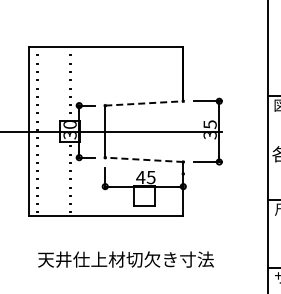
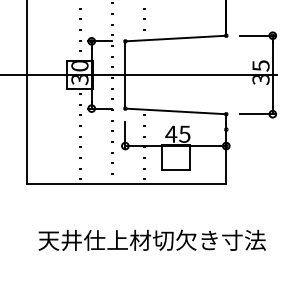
line: (144, 103) -> (176, 38), dashed -> solid
line: (143, 159) -> (174, 110), dashed -> solid

